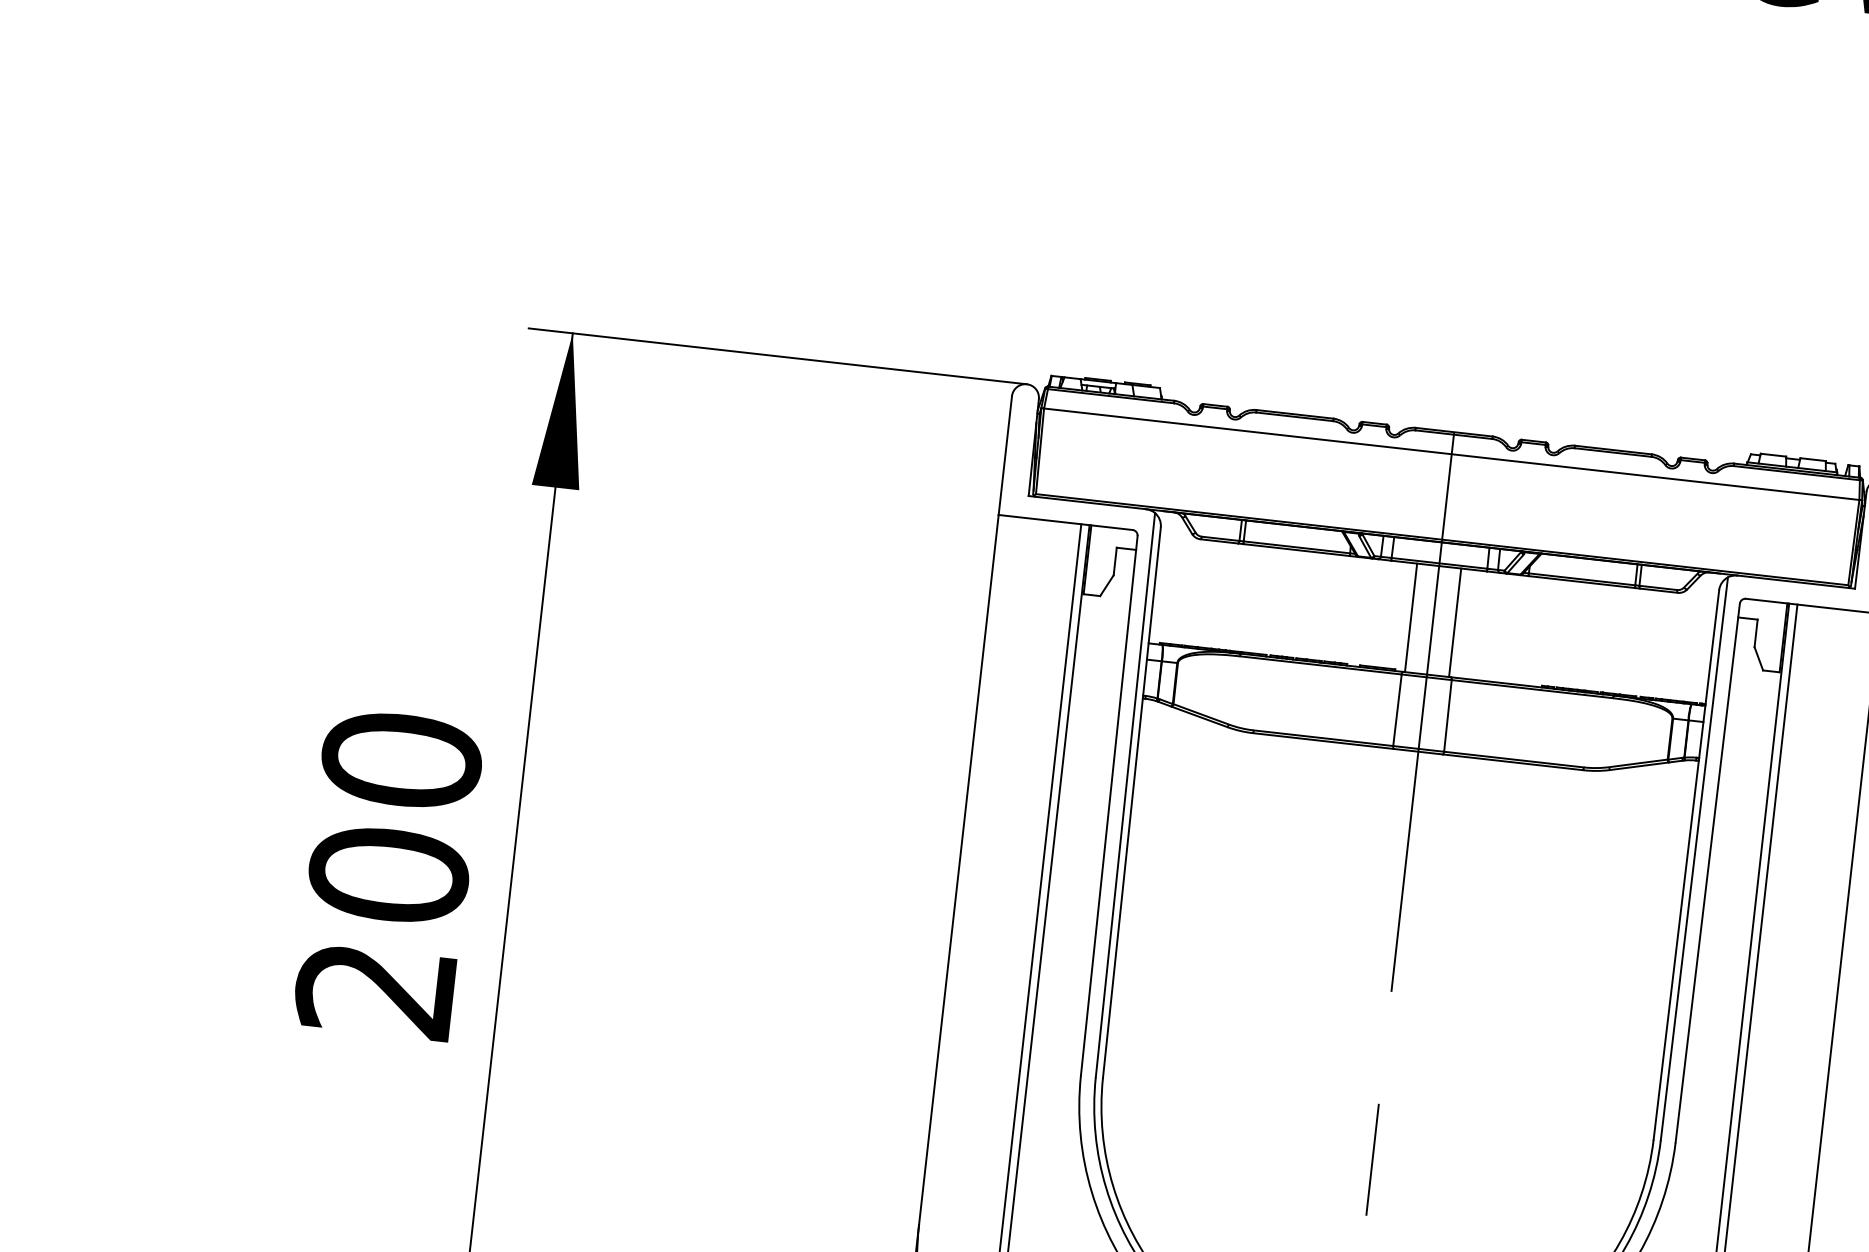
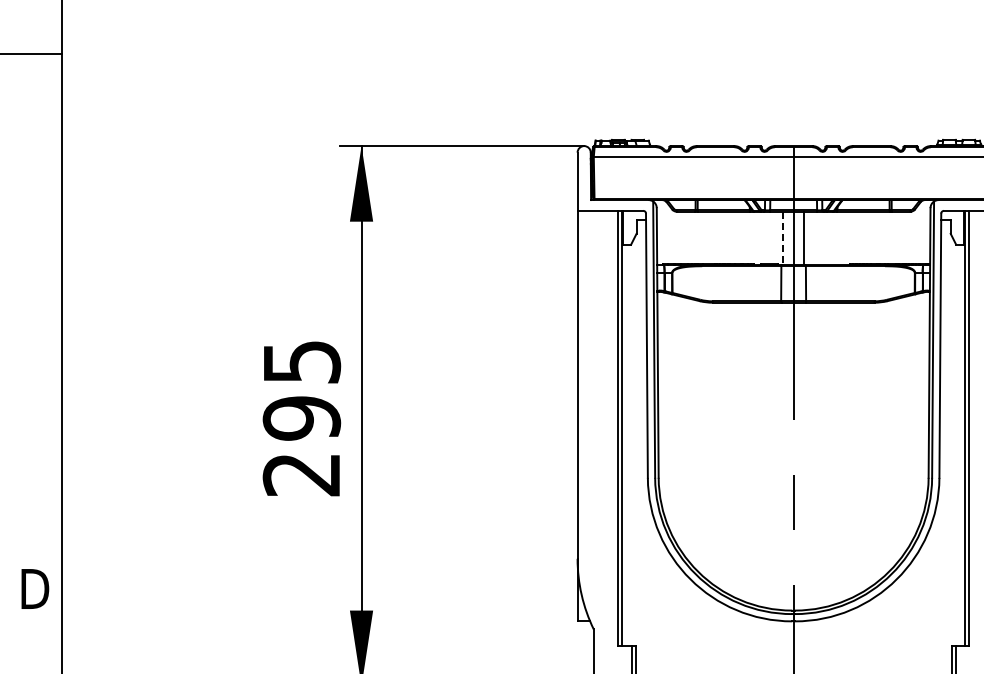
line: (1410, 618) -> (782, 238), solid -> dashed
text: (394, 816) -> (301, 389), 200 -> 295

